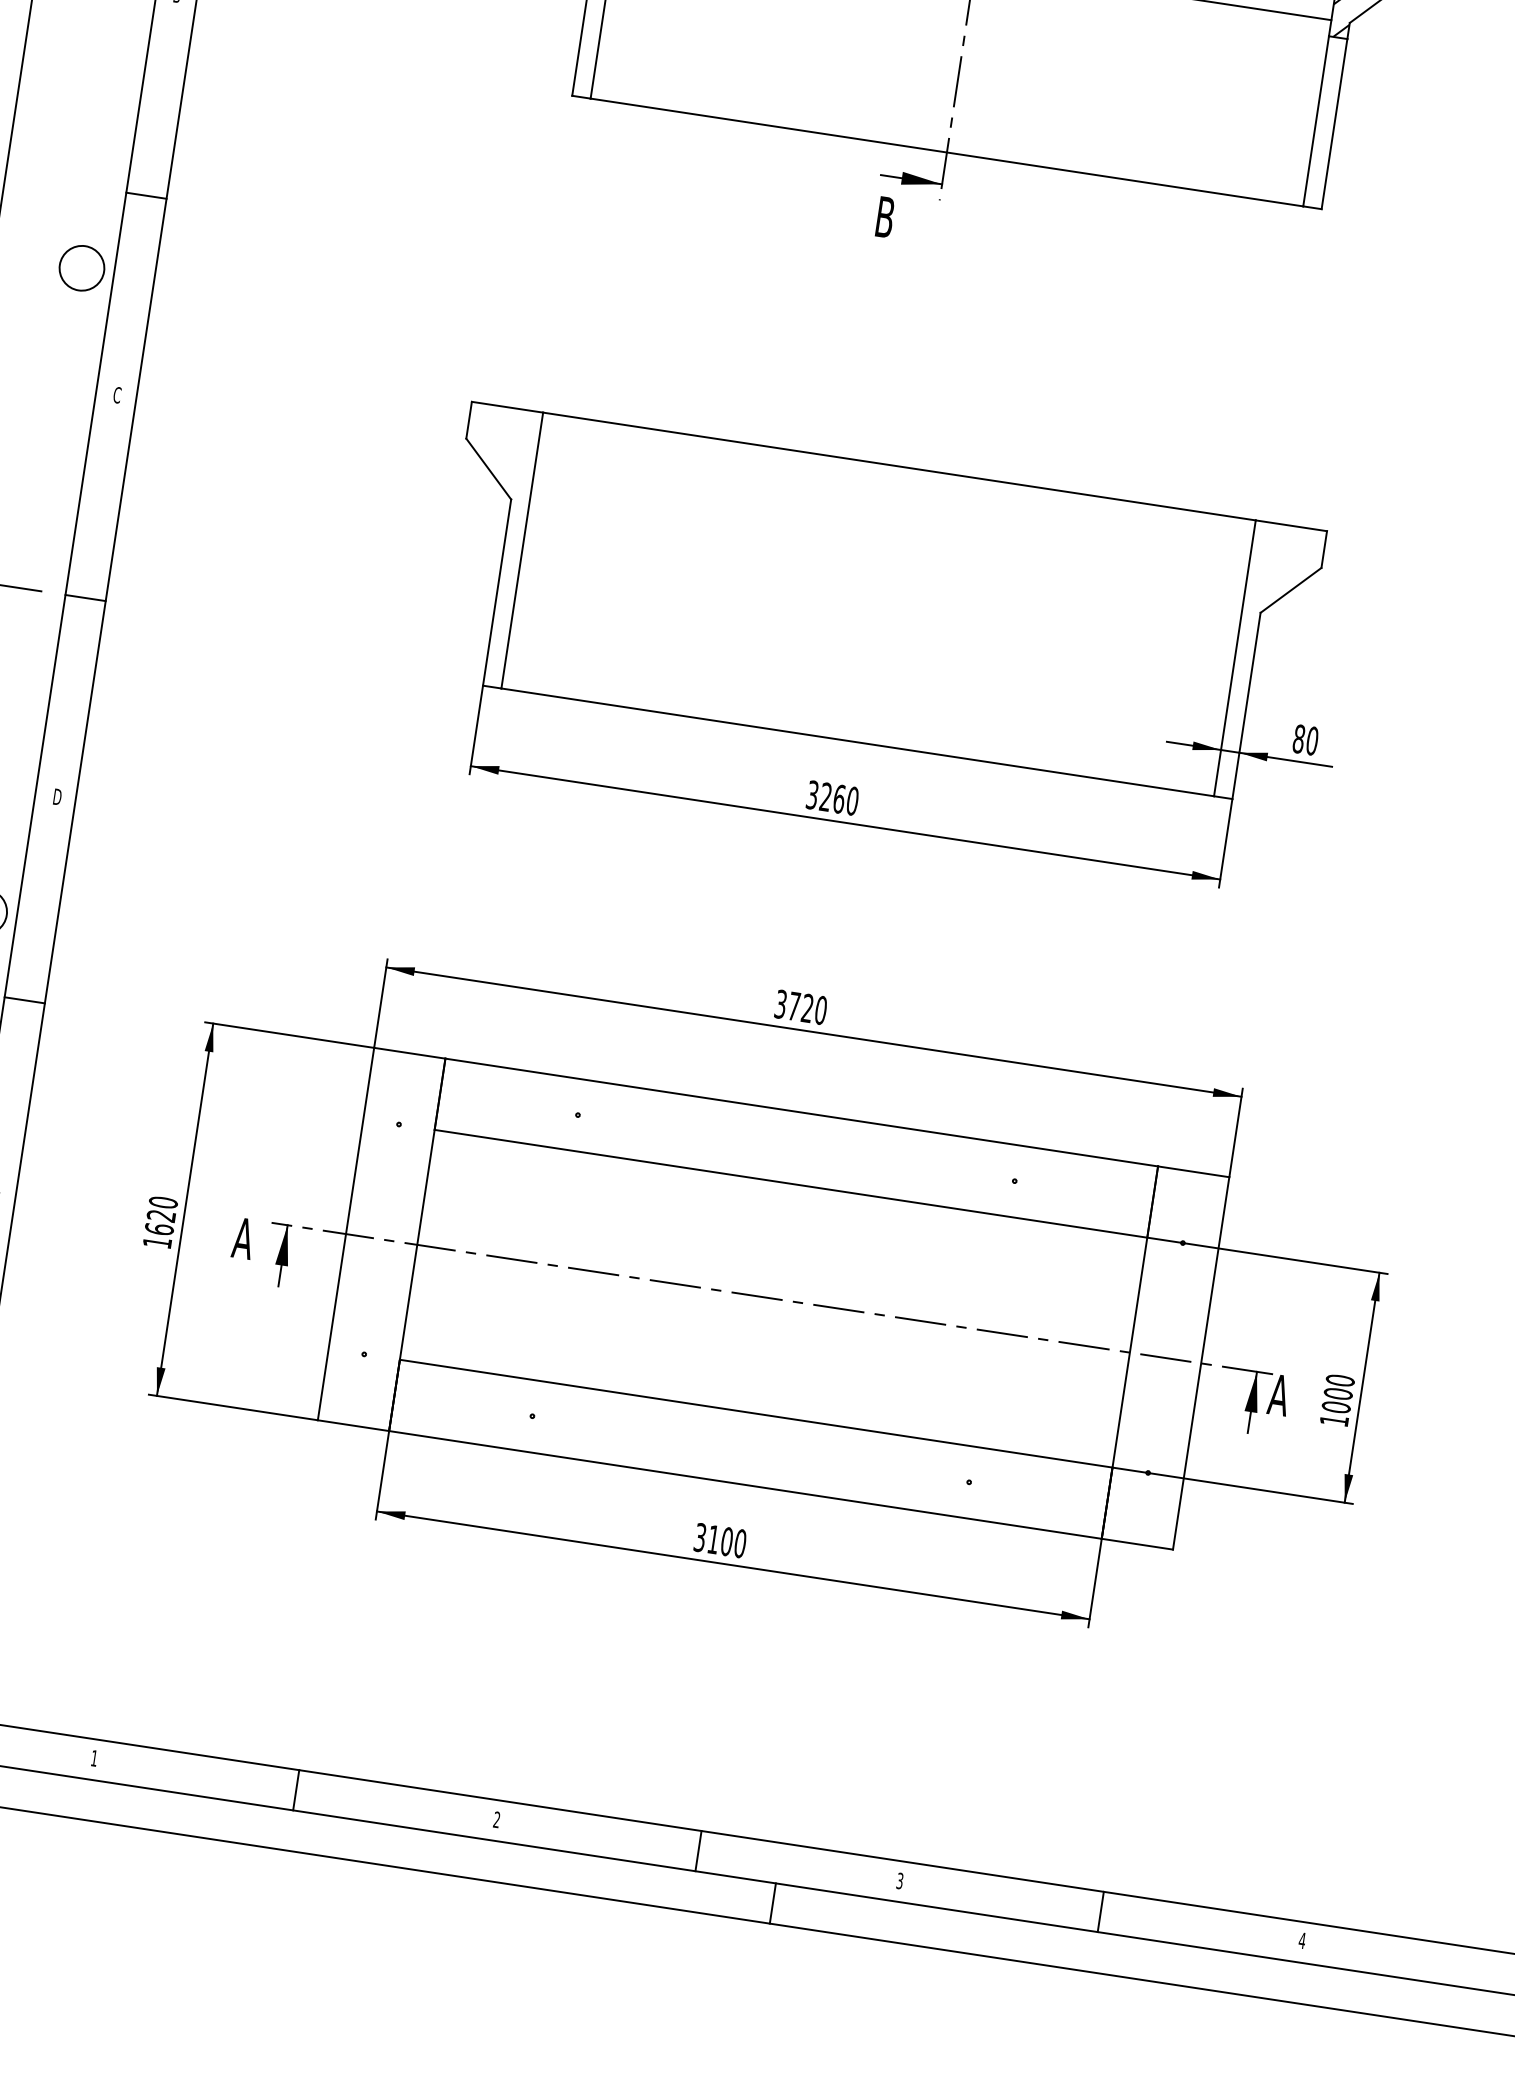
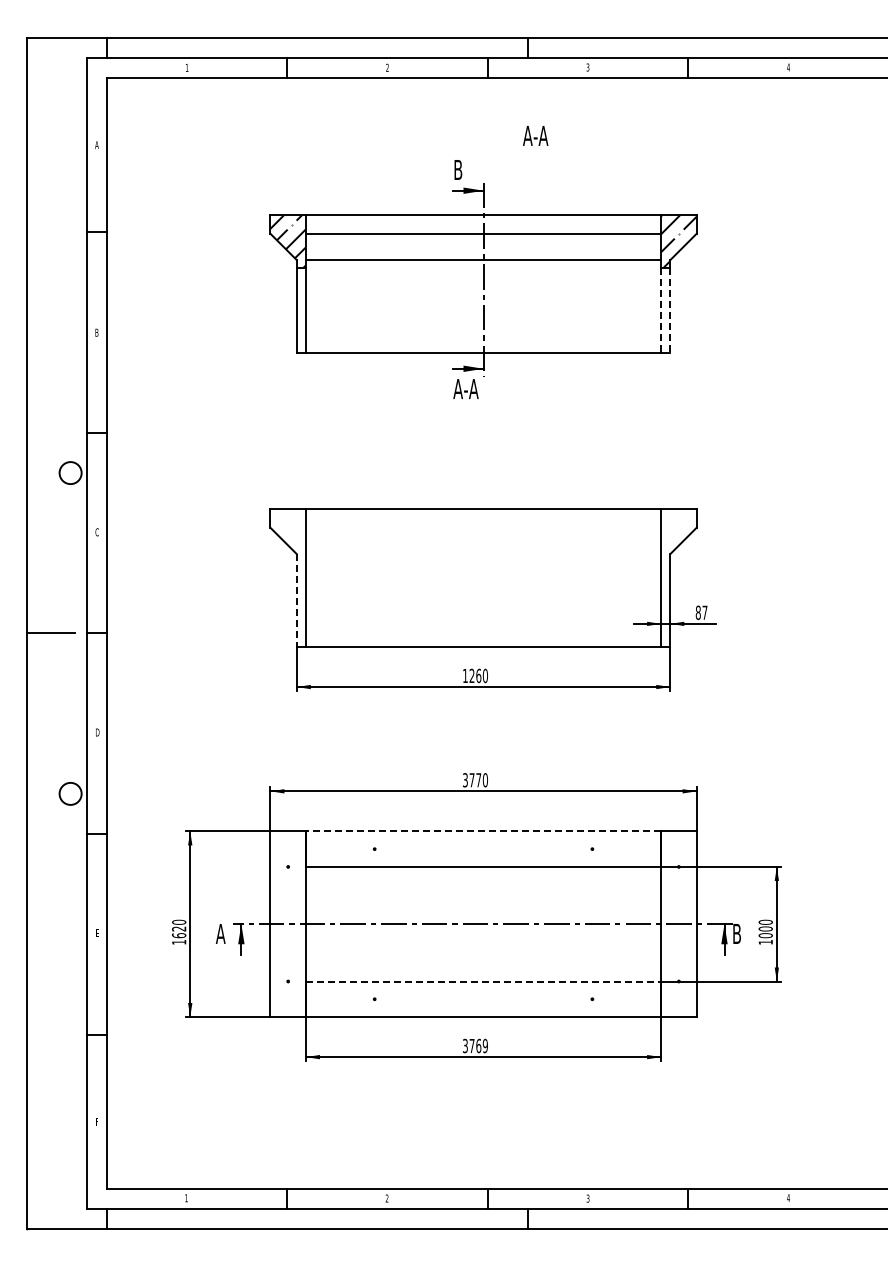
line: (1316, 123) -> (661, 311), solid -> dashed
line: (1334, 126) -> (670, 311), solid -> dashed
text: (899, 218) -> (465, 388), B -> A-A
line: (496, 594) -> (296, 601), solid -> dashed
text: (1311, 740) -> (704, 612), 80 -> 87
text: (812, 794) -> (465, 675), 3260 -> 1260
text: (807, 1008) -> (478, 780), 3720 -> 3770
line: (801, 1112) -> (483, 831), solid -> dashed
text: (1278, 1394) -> (736, 933), A -> B
line: (756, 1413) -> (483, 981), solid -> dashed
text: (726, 1540) -> (478, 1045), 3100 -> 3769

